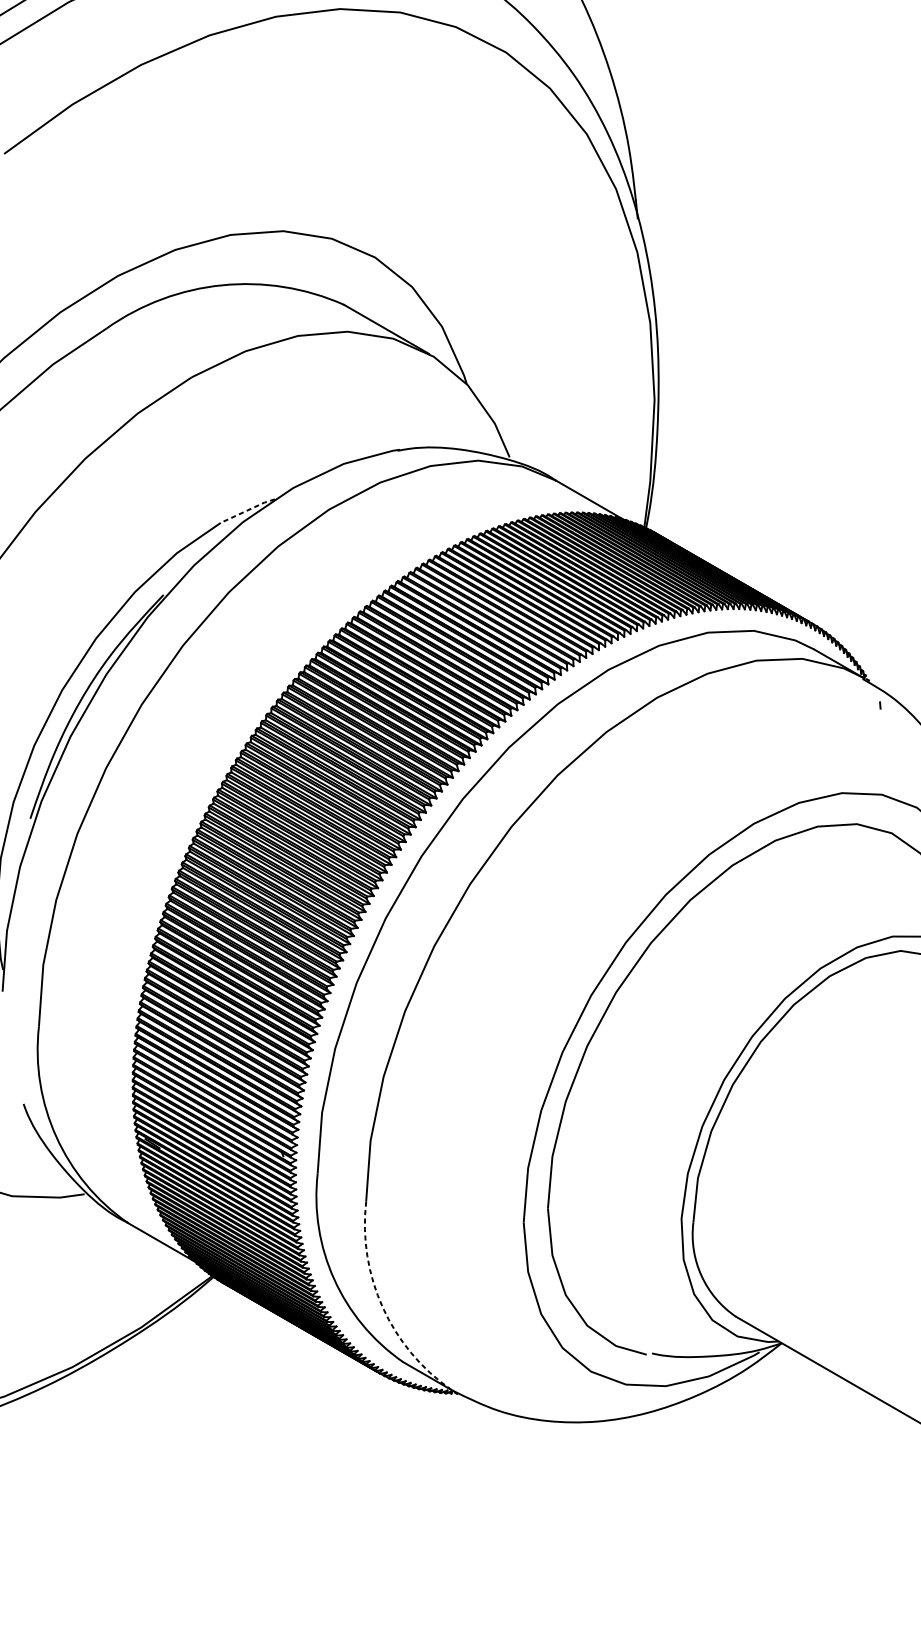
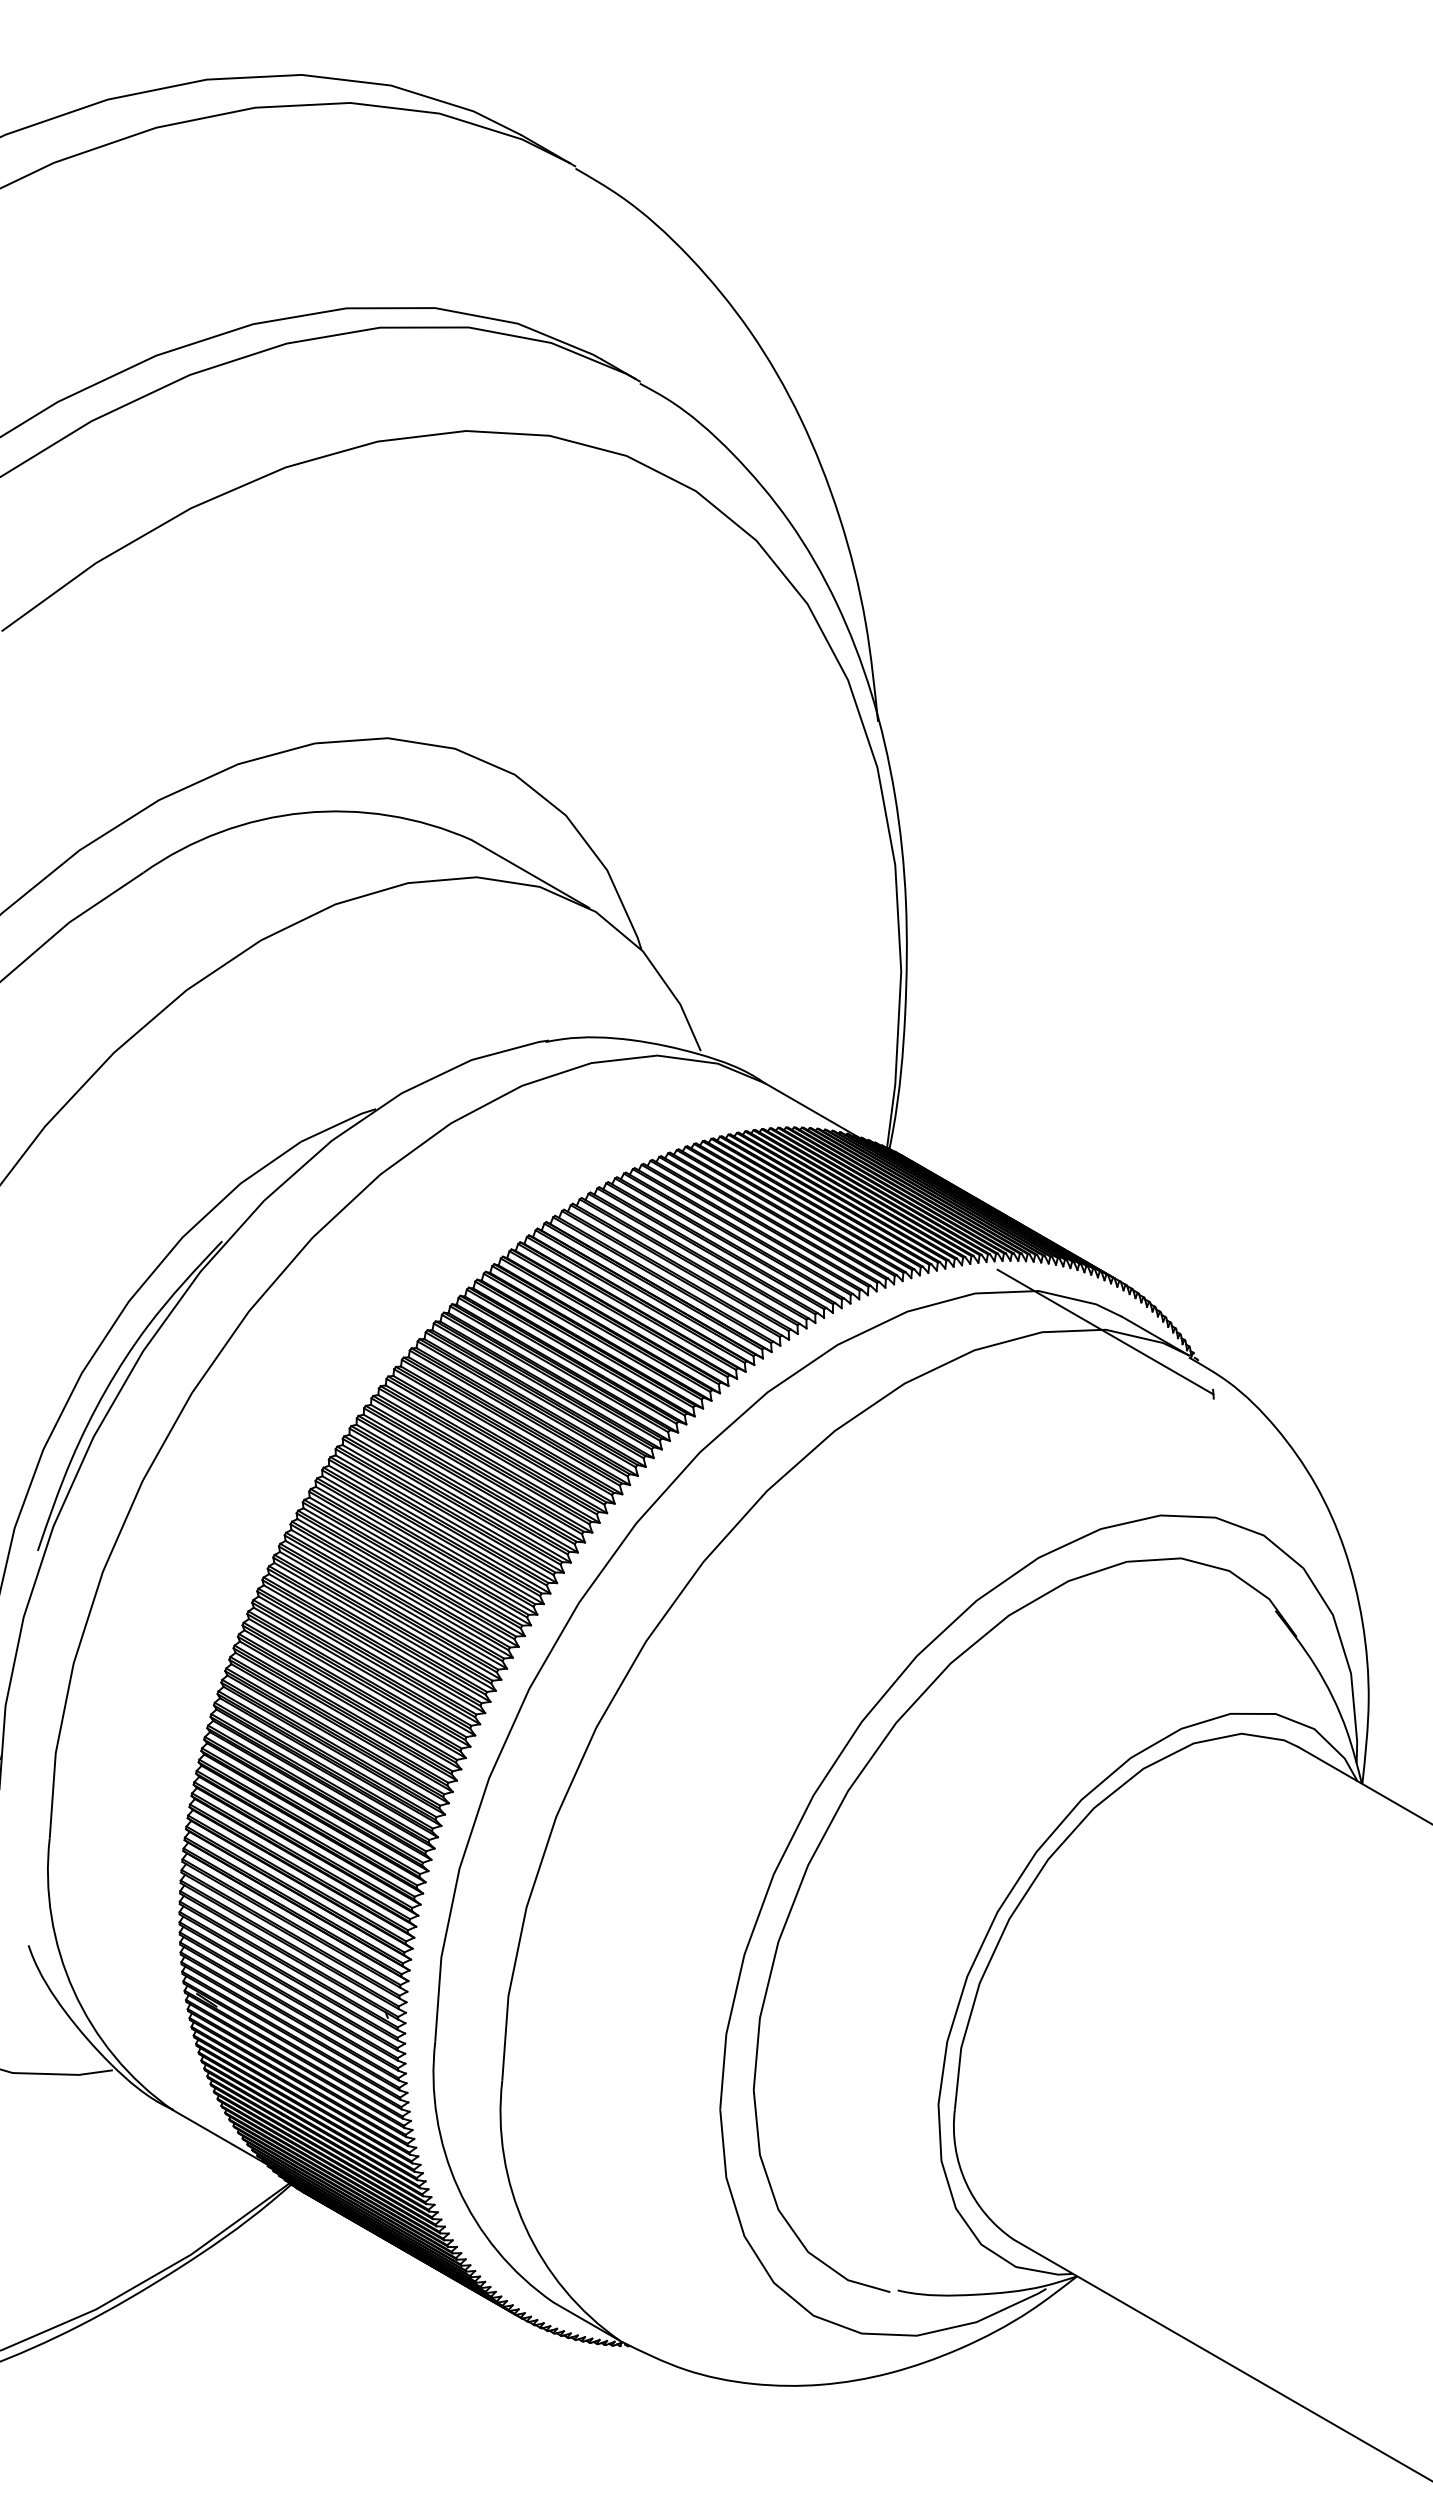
line: (248, 510) -> (339, 1124), dashed -> solid
line: (802, 660) -> (1105, 1331), added
arc: (382, 1307) -> (525, 2227), dashed -> solid

